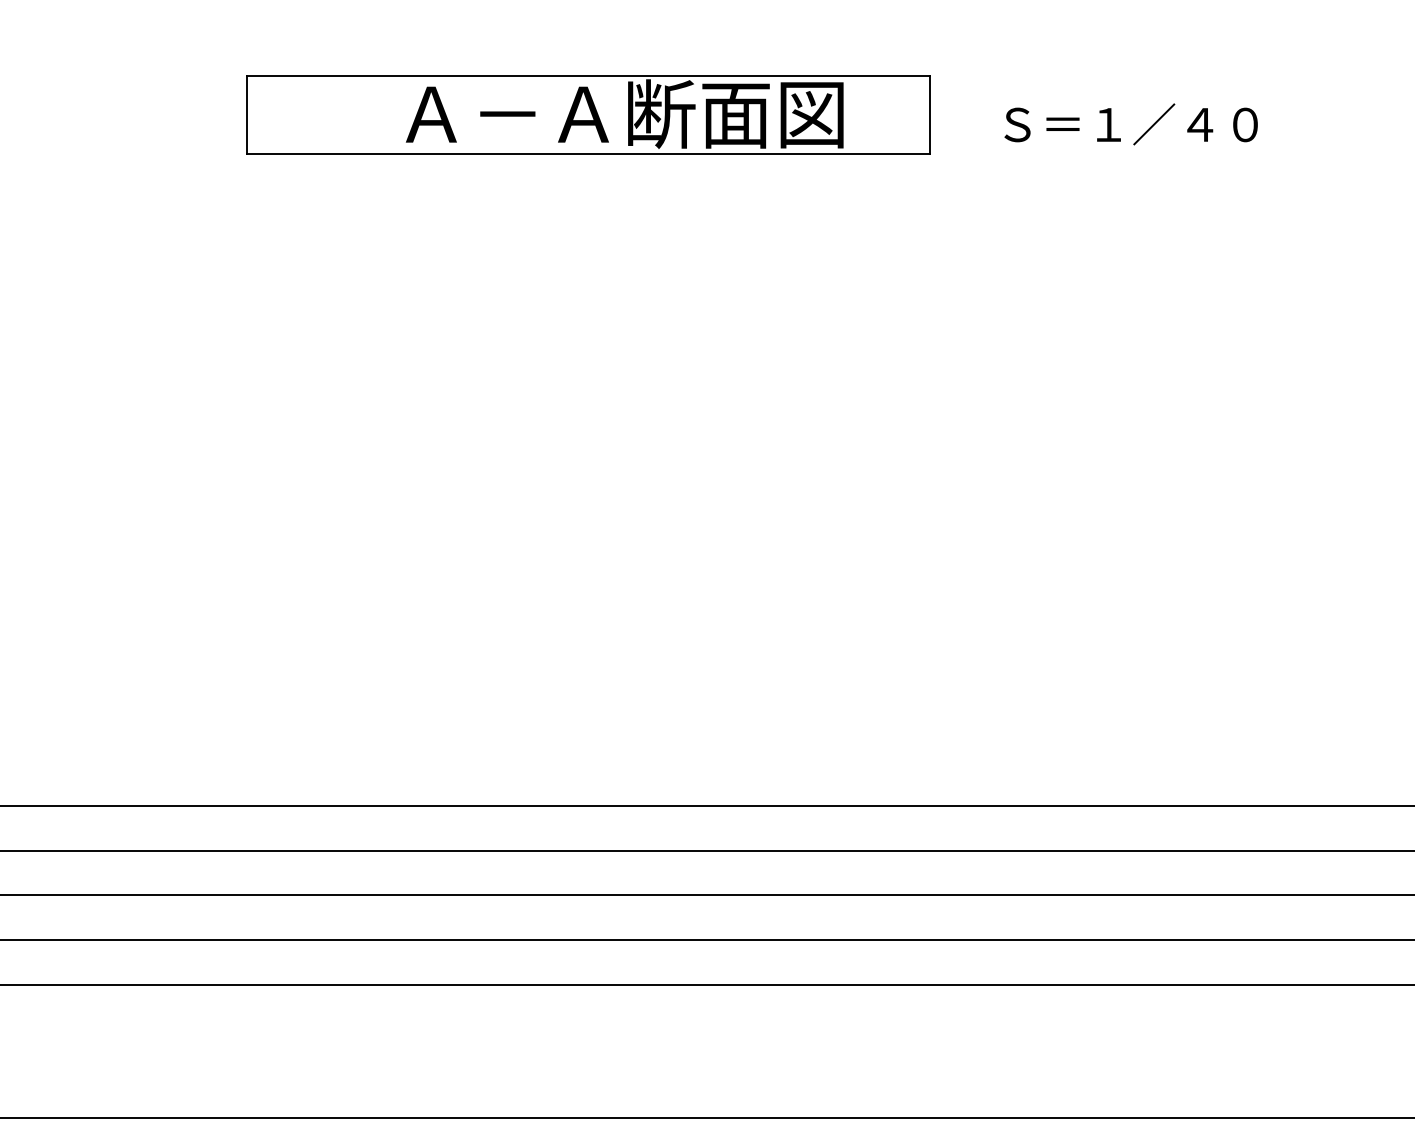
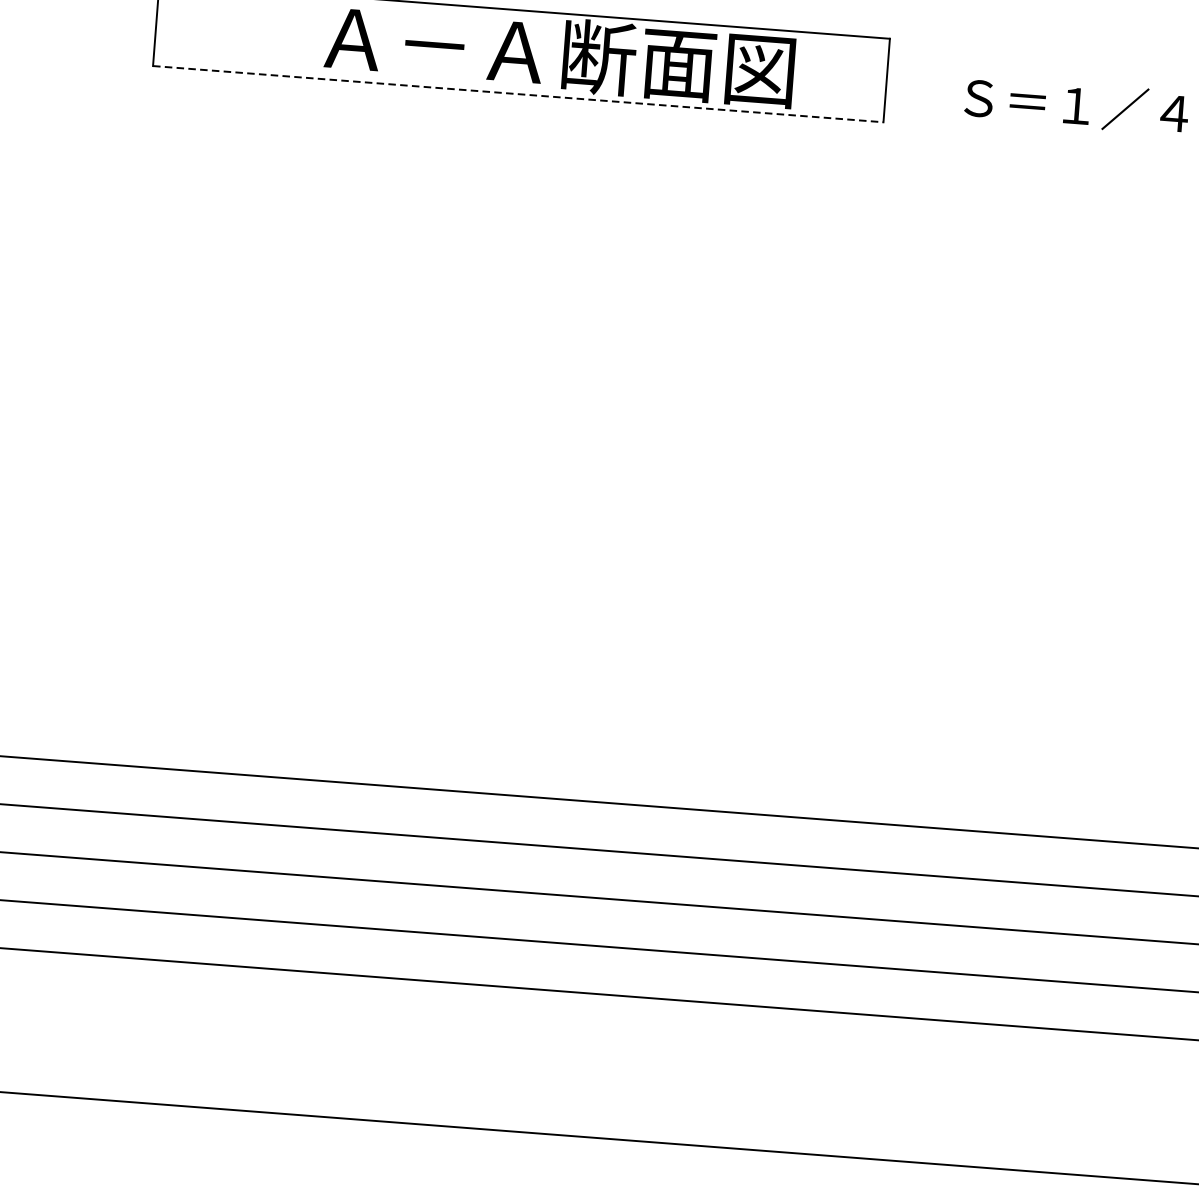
line: (589, 153) -> (518, 93), solid -> dashed

